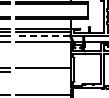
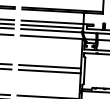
line: (43, 36) -> (51, 31), dashed -> solid
line: (43, 72) -> (49, 71), added

